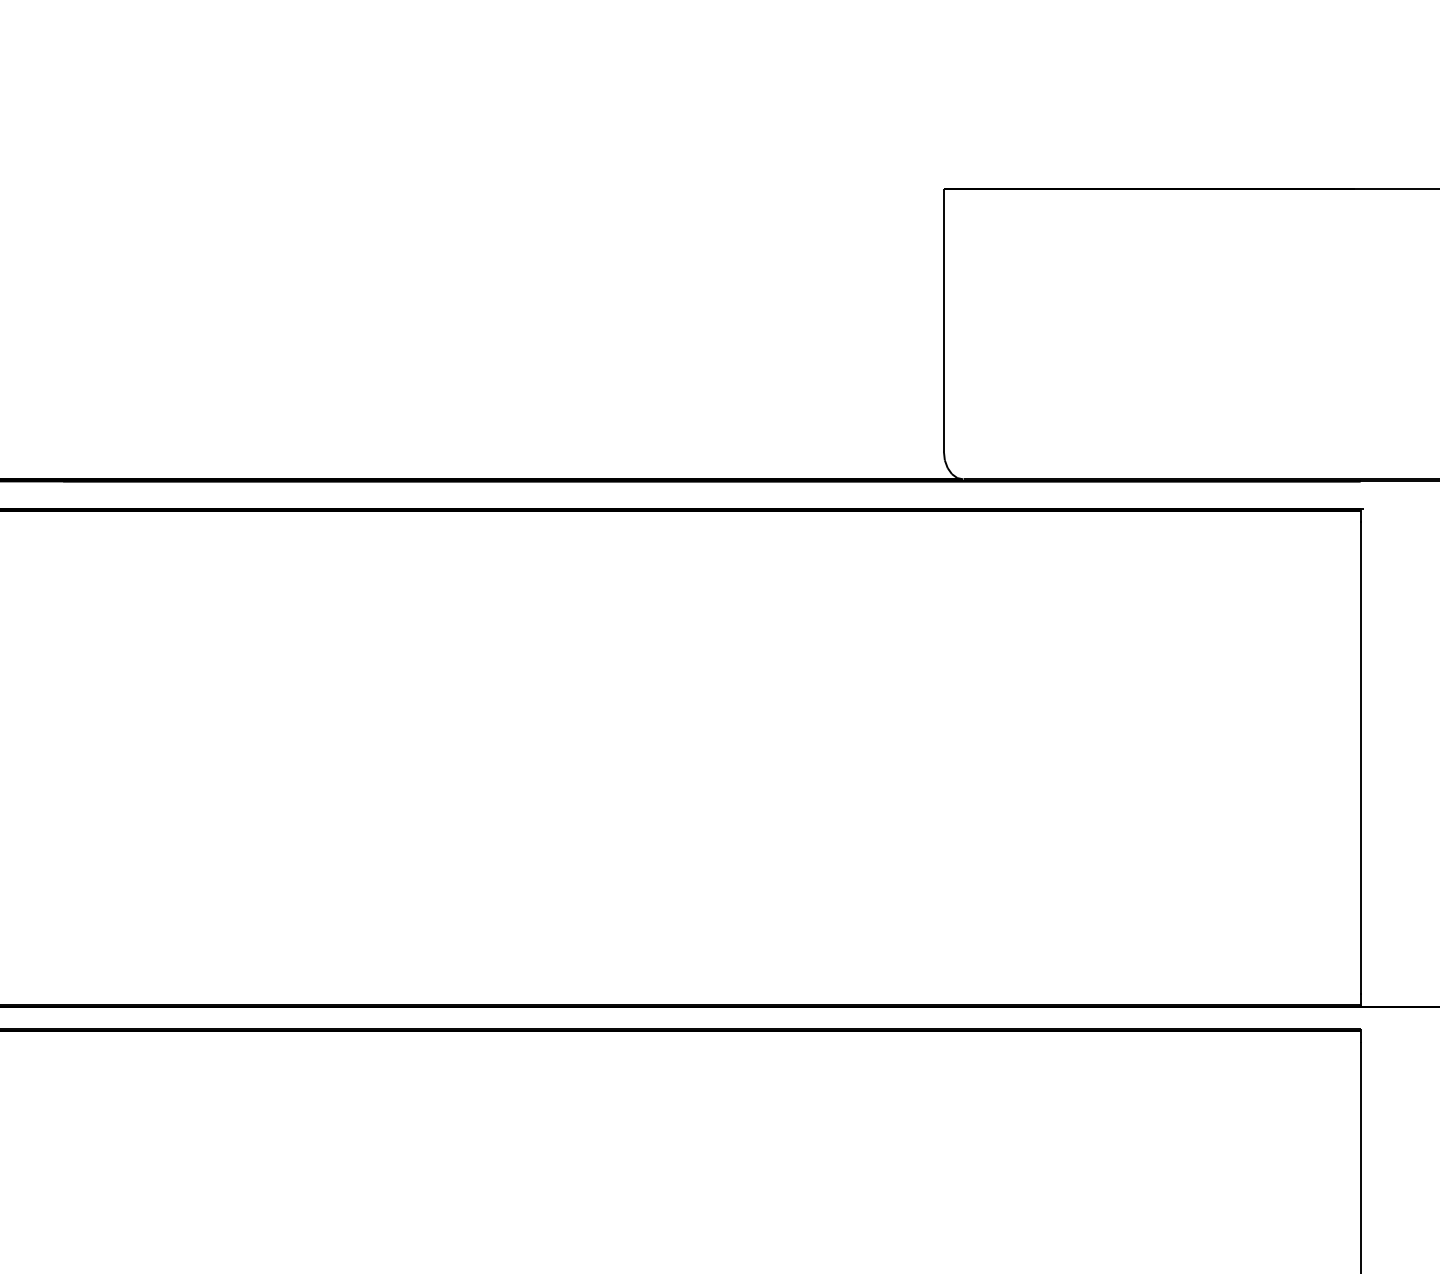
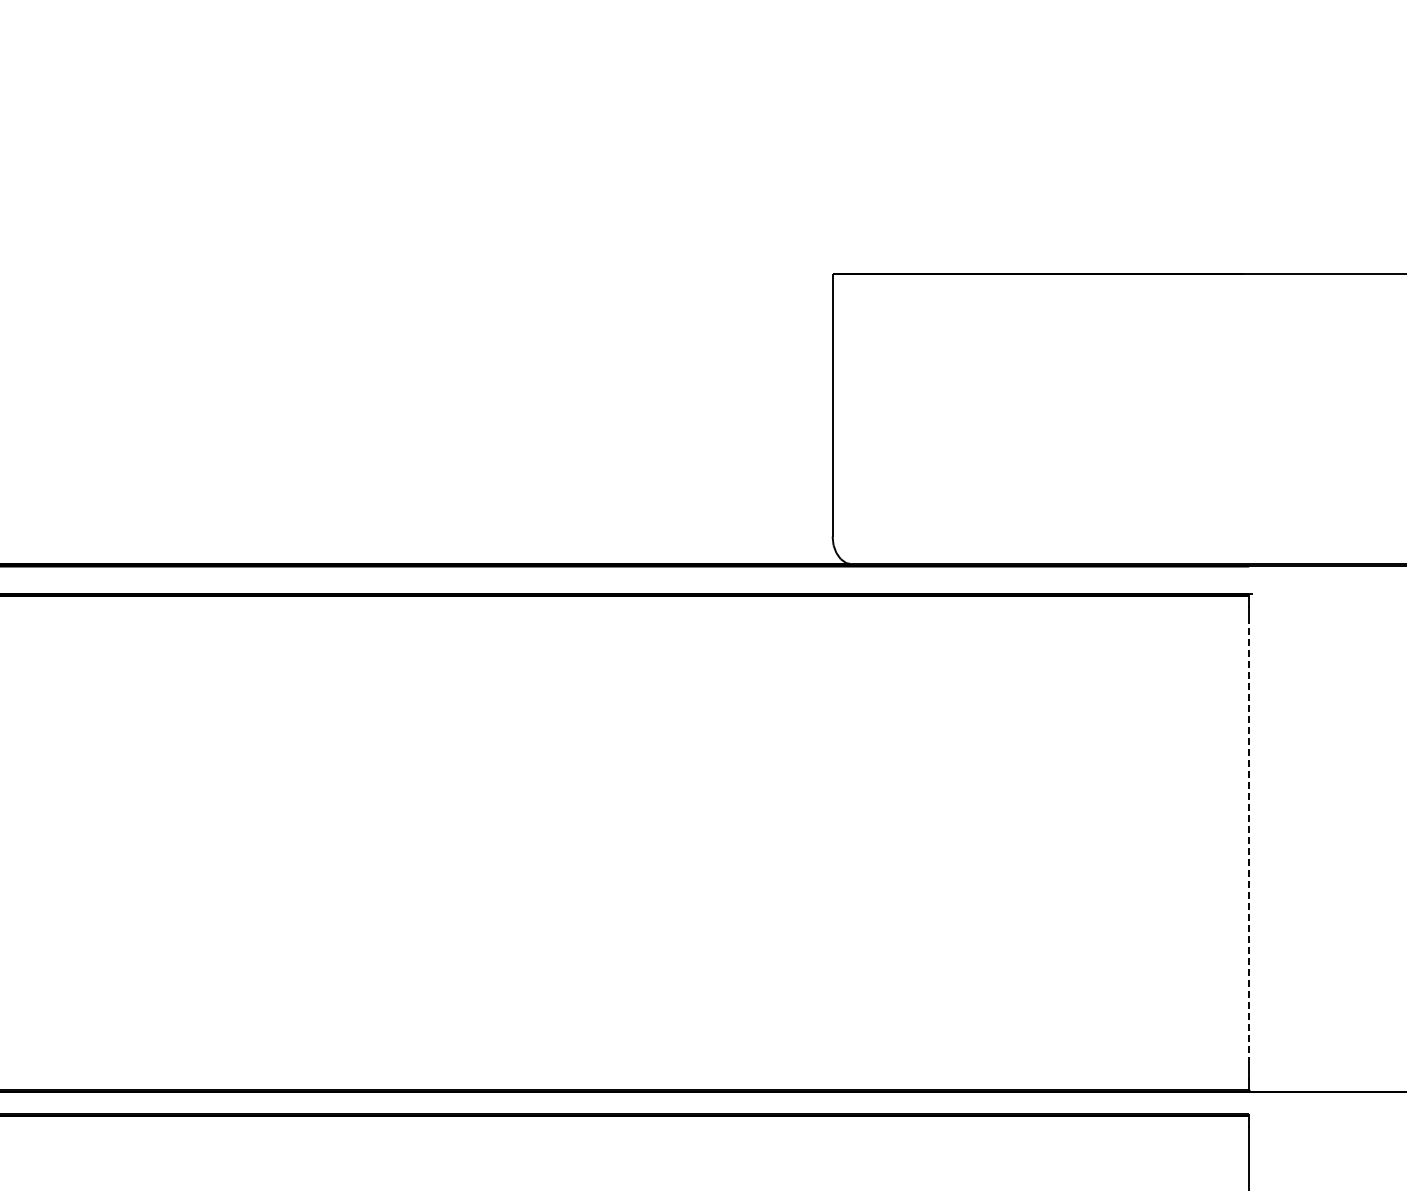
line: (1360, 757) -> (1249, 842), solid -> dashed

